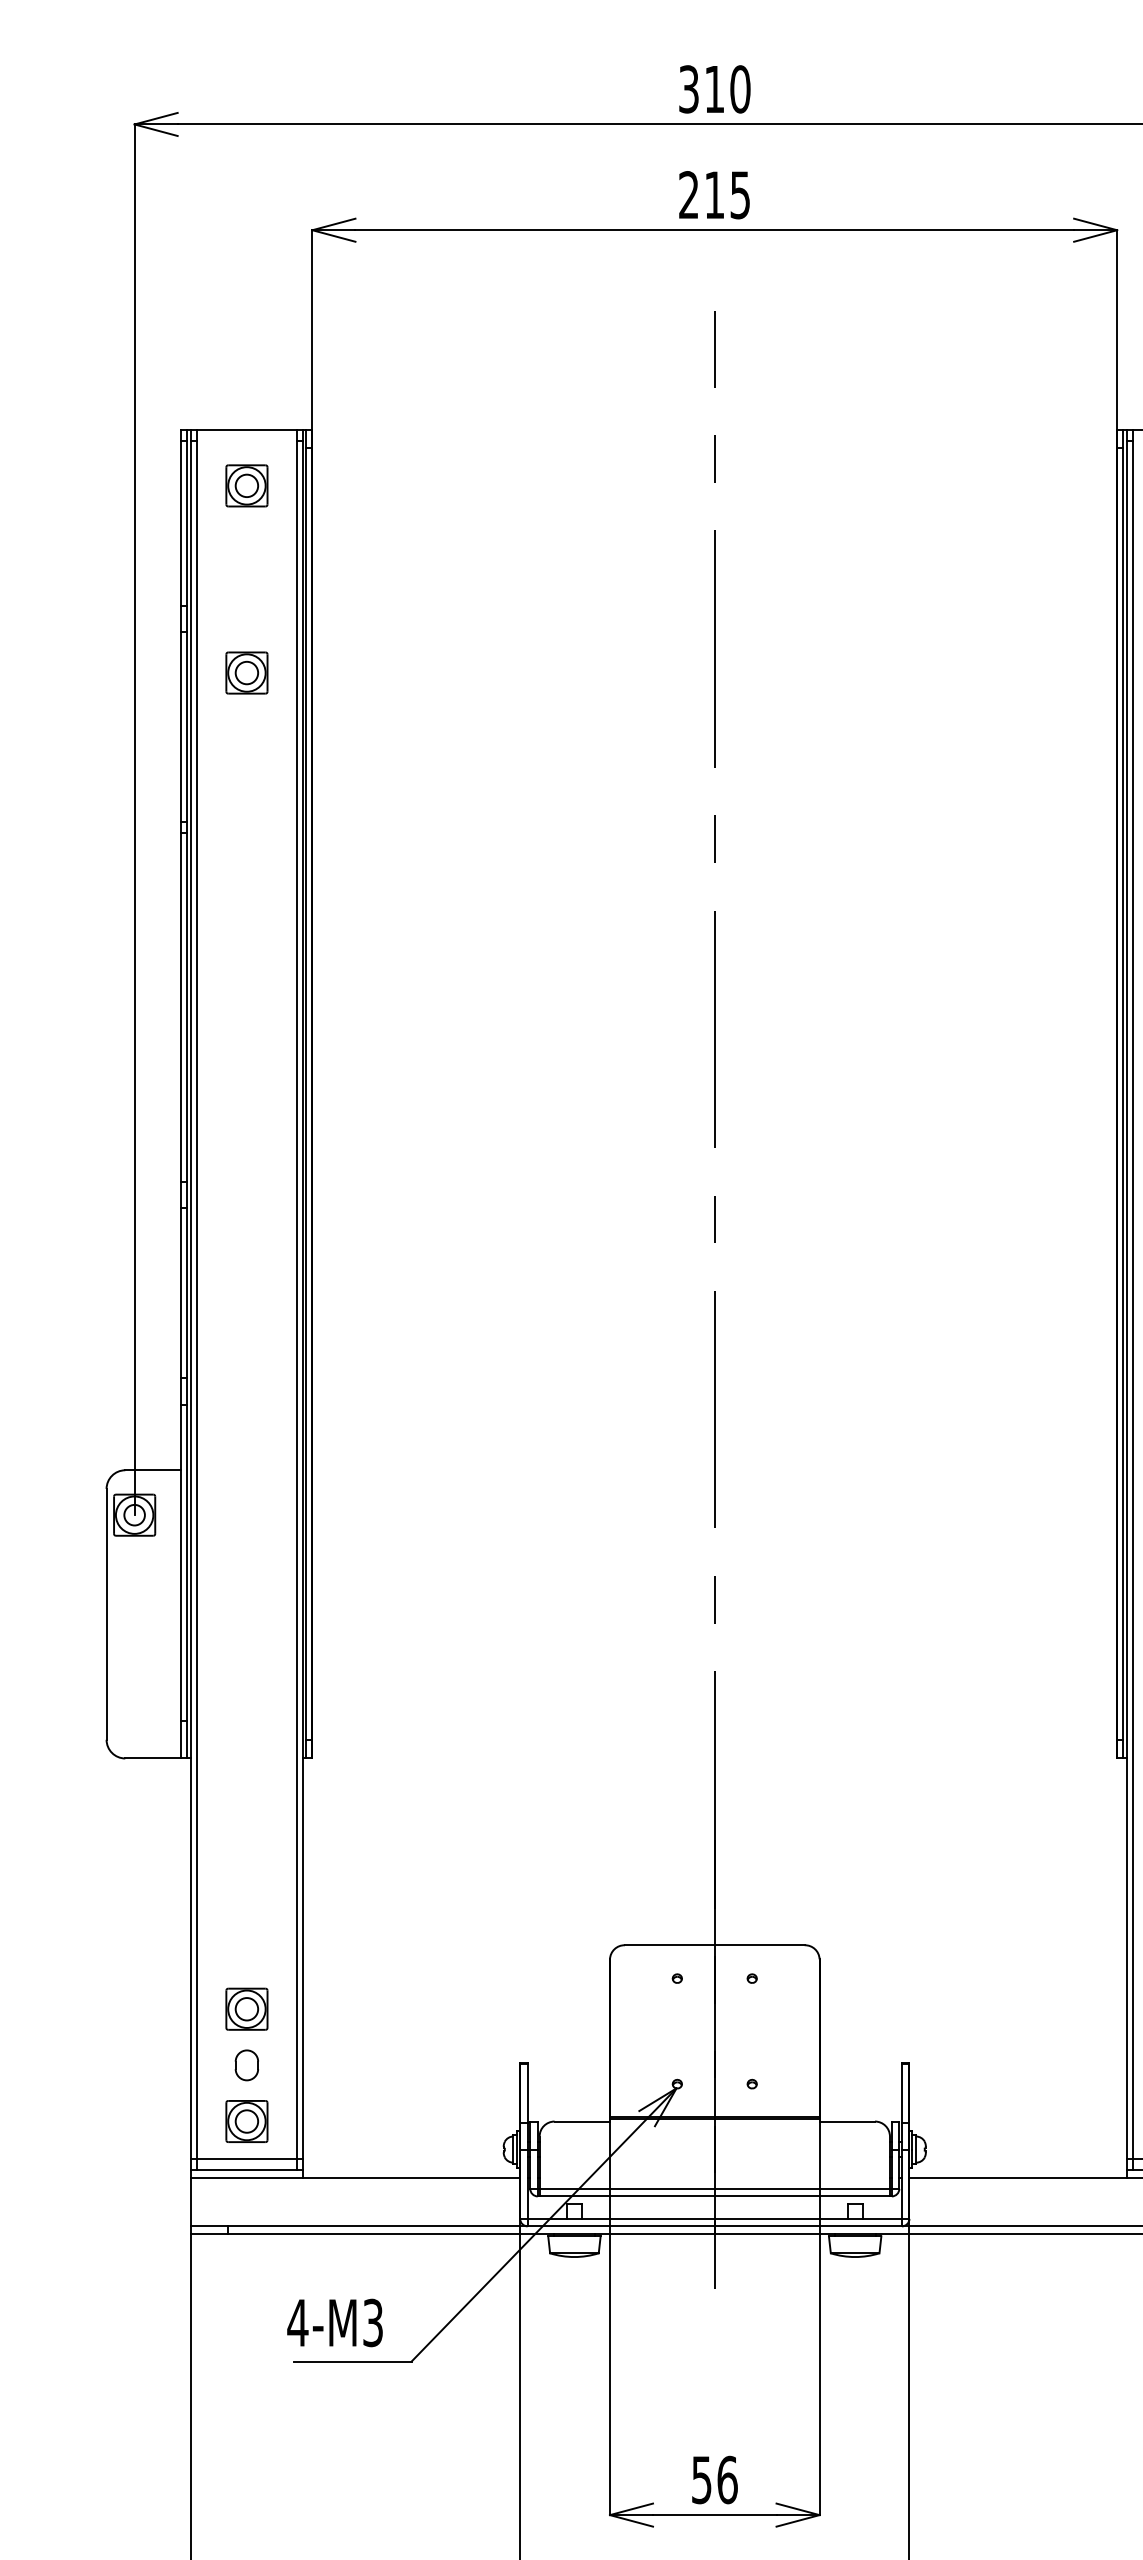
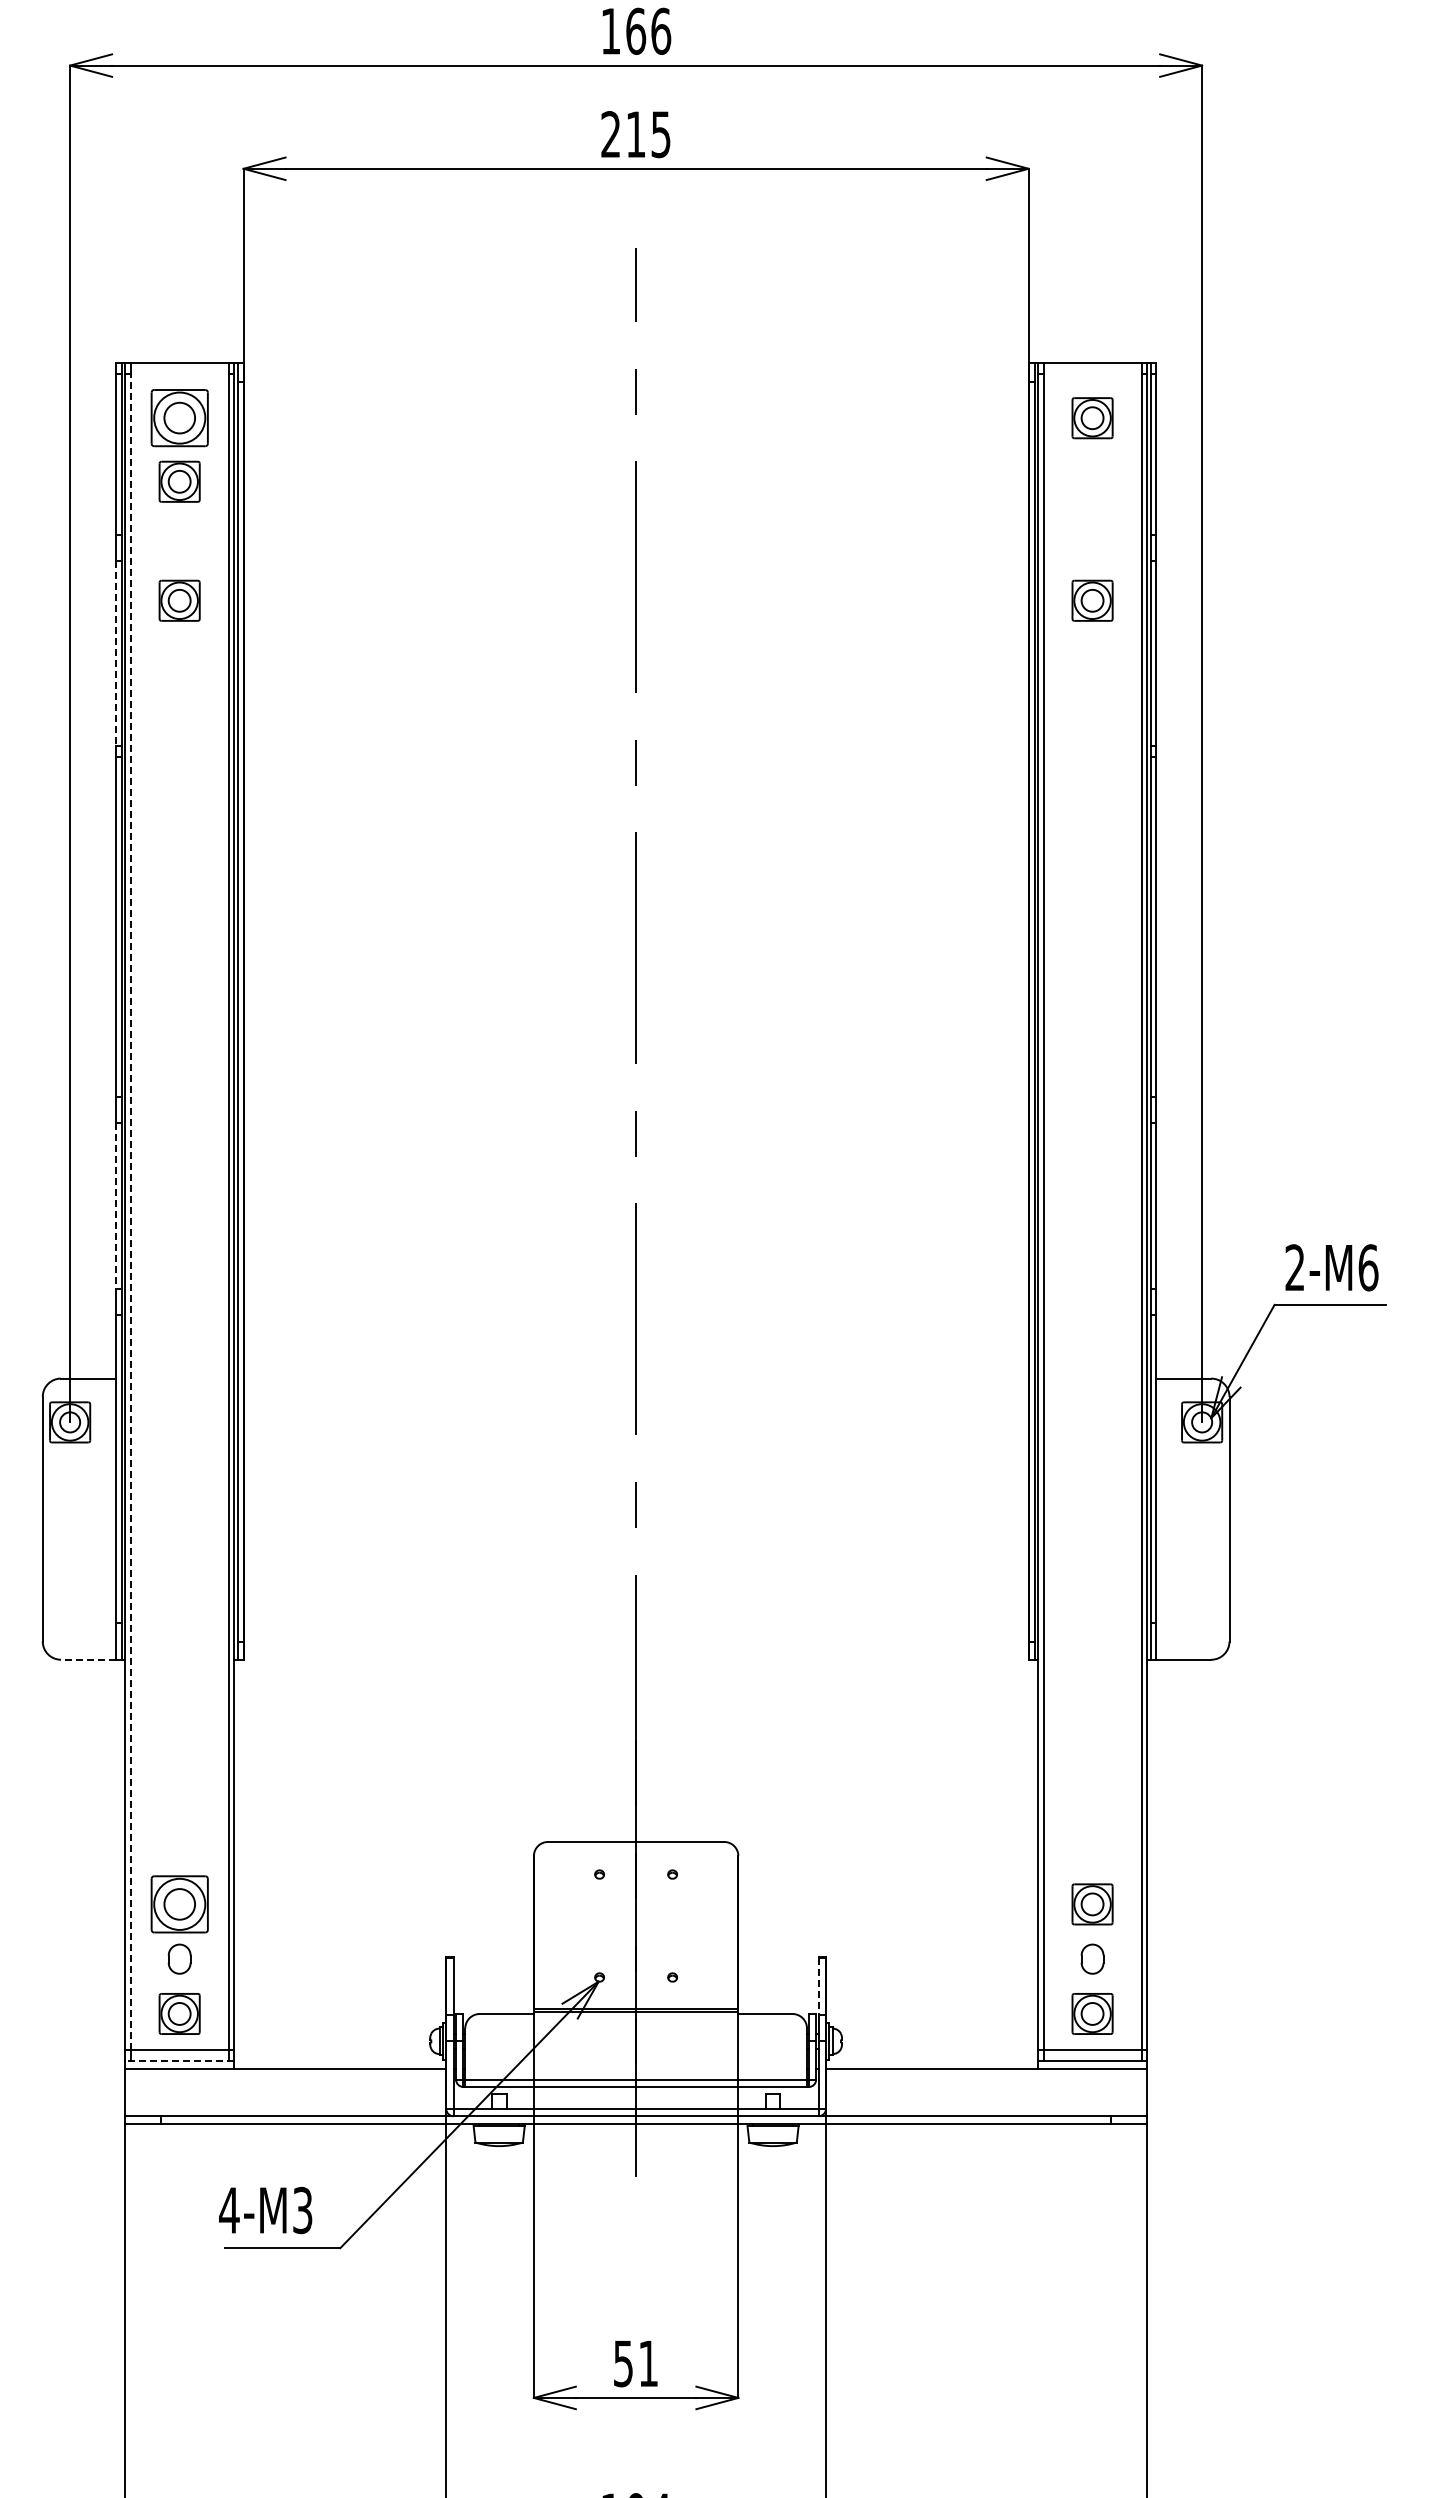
text: (715, 88) -> (636, 30), 310 -> 166
part: (246, 486) -> (179, 418), size x1.4
part: (246, 550) -> (179, 481), added
line: (181, 727) -> (115, 653), solid -> dashed
line: (181, 1293) -> (115, 1206), solid -> dashed
line: (196, 1299) -> (130, 1211), solid -> dashed
line: (152, 1758) -> (87, 1659), solid -> dashed
part: (246, 2009) -> (179, 1904), size x1.4
line: (901, 2094) -> (818, 1987), solid -> dashed
line: (246, 2170) -> (179, 2061), solid -> dashed
text: (727, 2479) -> (648, 2363), 56 -> 51

